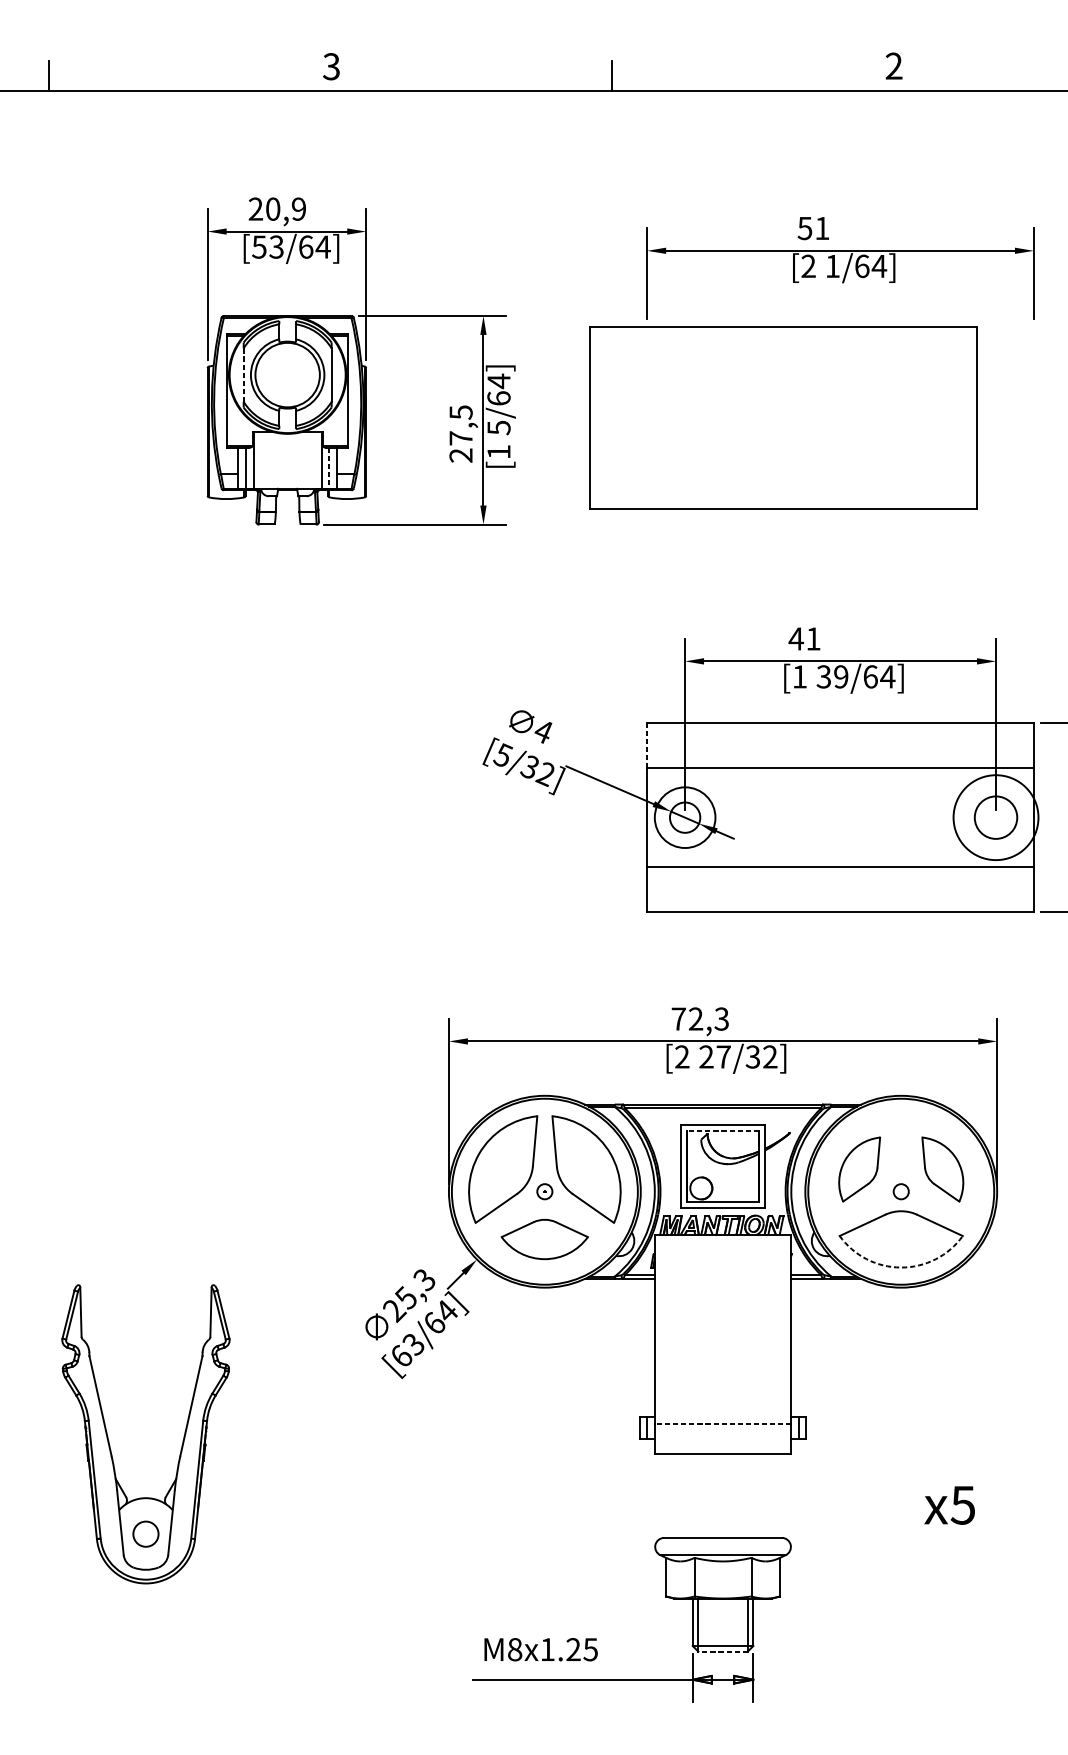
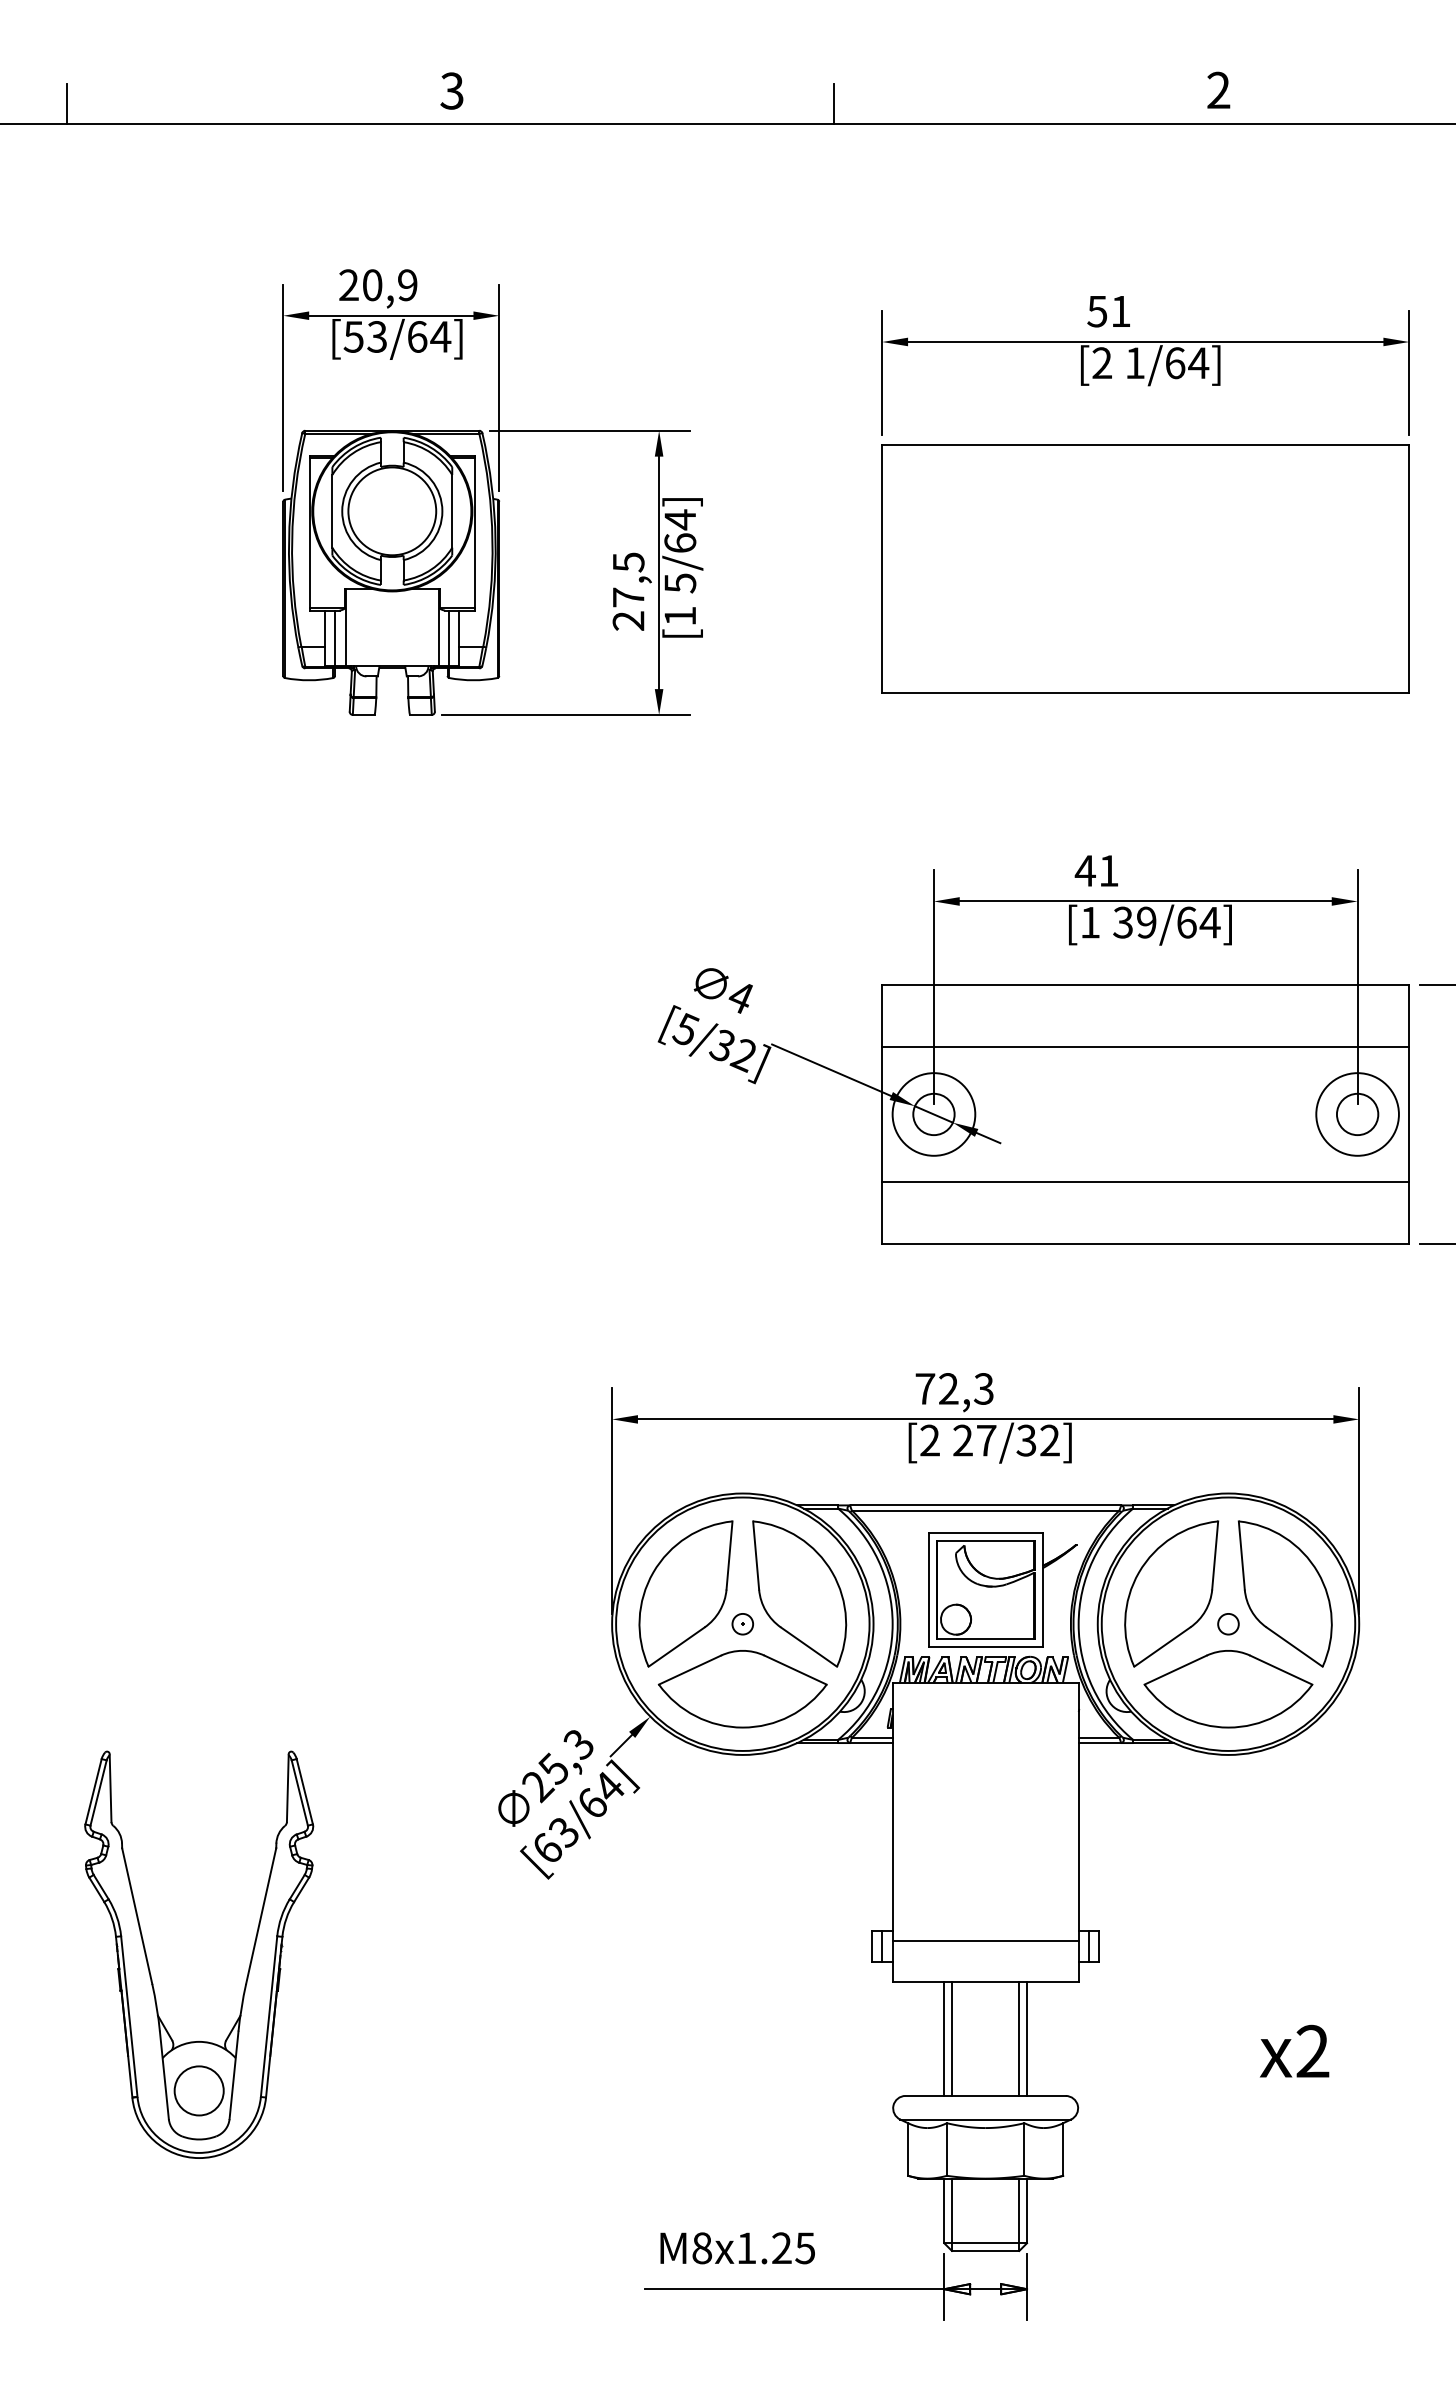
line: (243, 375) -> (332, 511), dashed -> solid
part: (783, 417) -> (1145, 568), moved
line: (329, 468) -> (449, 638), dashed -> solid
line: (647, 745) -> (882, 1016), dashed -> solid
circle: (995, 817) -> (1357, 1114), size x0.71
circle: (995, 817) -> (1357, 1114), size x0.71
line: (722, 1131) -> (985, 1541), dashed -> solid
part: (859, 1169) -> (1171, 1593), size x1.67
part: (942, 1169) -> (1284, 1593), size x1.67
part: (544, 1239) -> (742, 1689), size x1.43
arc: (901, 1267) -> (1228, 1727), dashed -> solid
line: (722, 1423) -> (985, 1940), dashed -> solid
line: (692, 1495) -> (944, 2038), added
line: (698, 1495) -> (952, 2038), added
line: (747, 1495) -> (1019, 2038), added
line: (753, 1495) -> (1026, 2038), added
text: (962, 1505) -> (1312, 2051), x5 -> x2
circle: (145, 1533) -> (198, 2090), size x1.43
line: (722, 1651) -> (985, 2250), dashed -> solid

